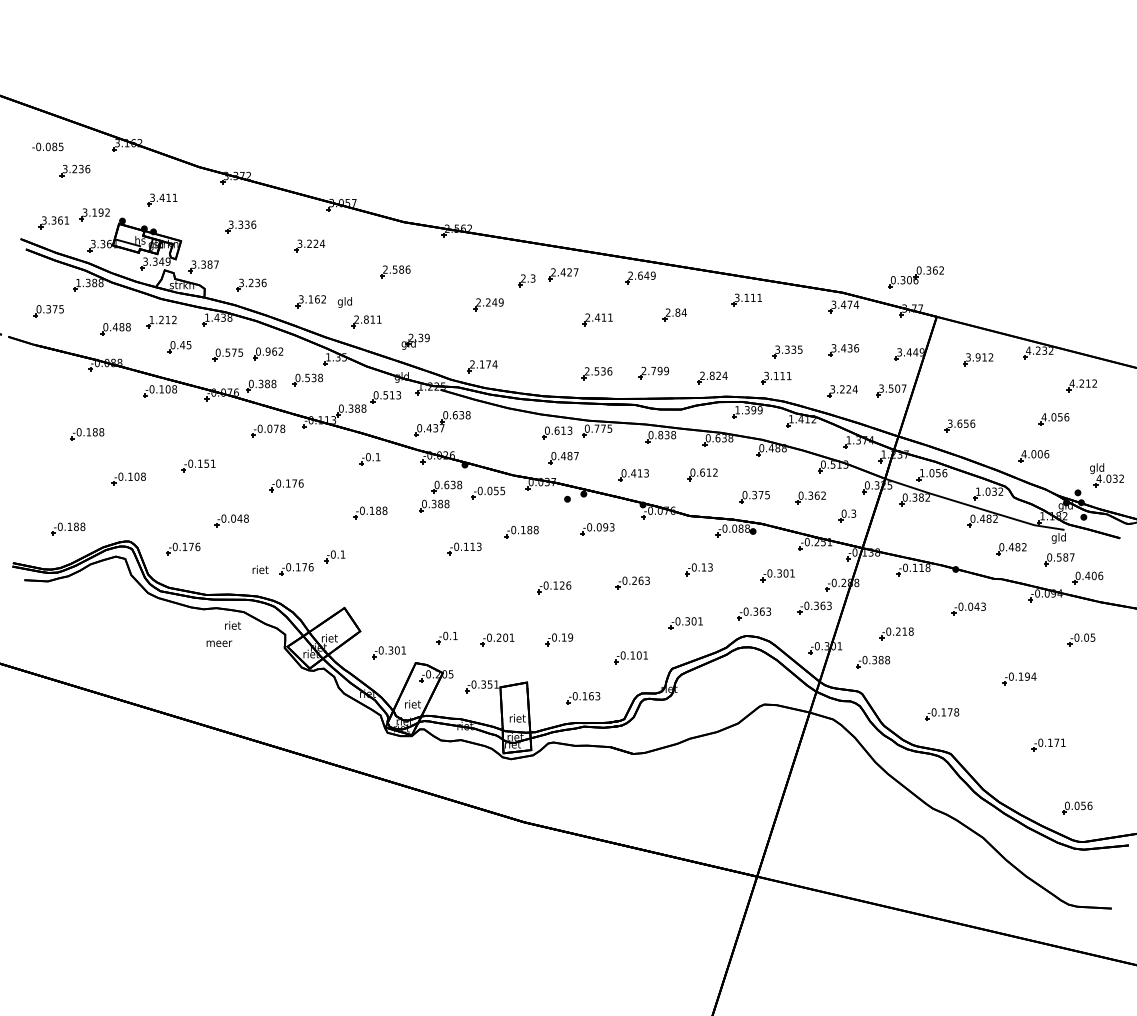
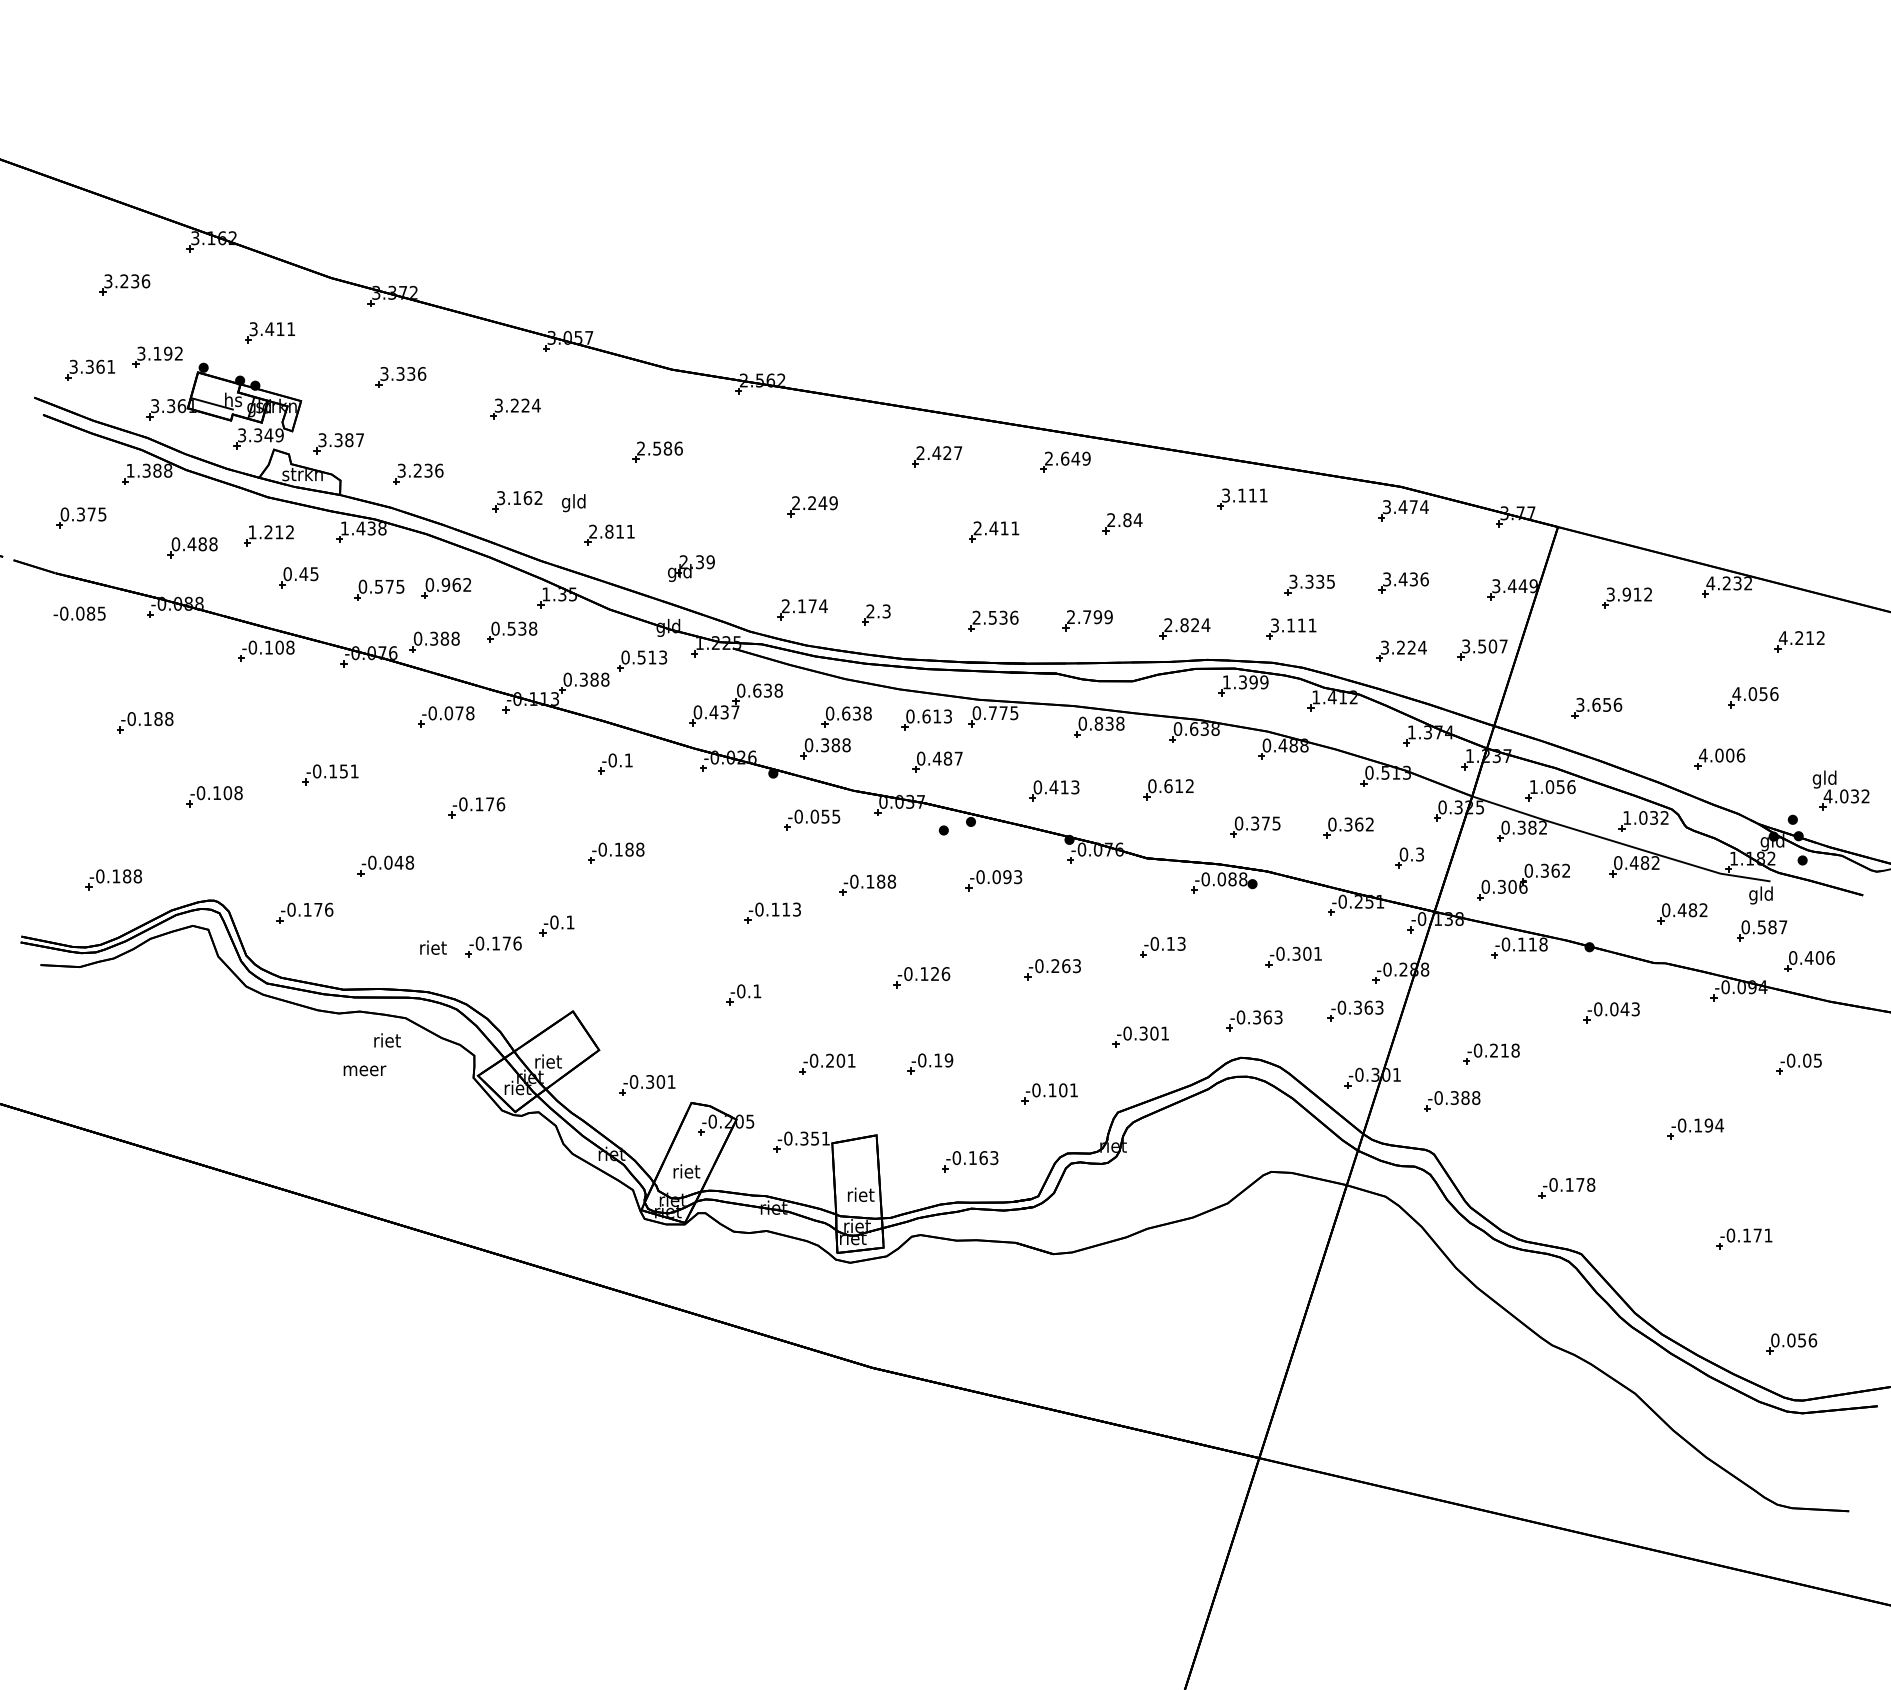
text: (47, 146) -> (78, 612), moved
part: (915, 277) -> (1522, 882), moved
part: (526, 280) -> (875, 614), moved
part: (440, 496) -> (835, 732), moved
part: (446, 637) -> (742, 993), moved

